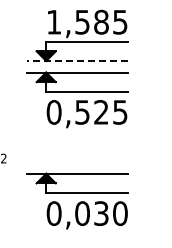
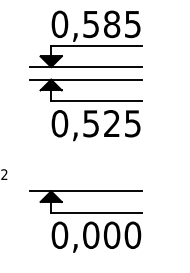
text: (53, 21) -> (59, 23), 1,585 -> 0,585
line: (77, 60) -> (85, 66), dashed -> solid
text: (101, 213) -> (112, 235), 0,030 -> 0,000

